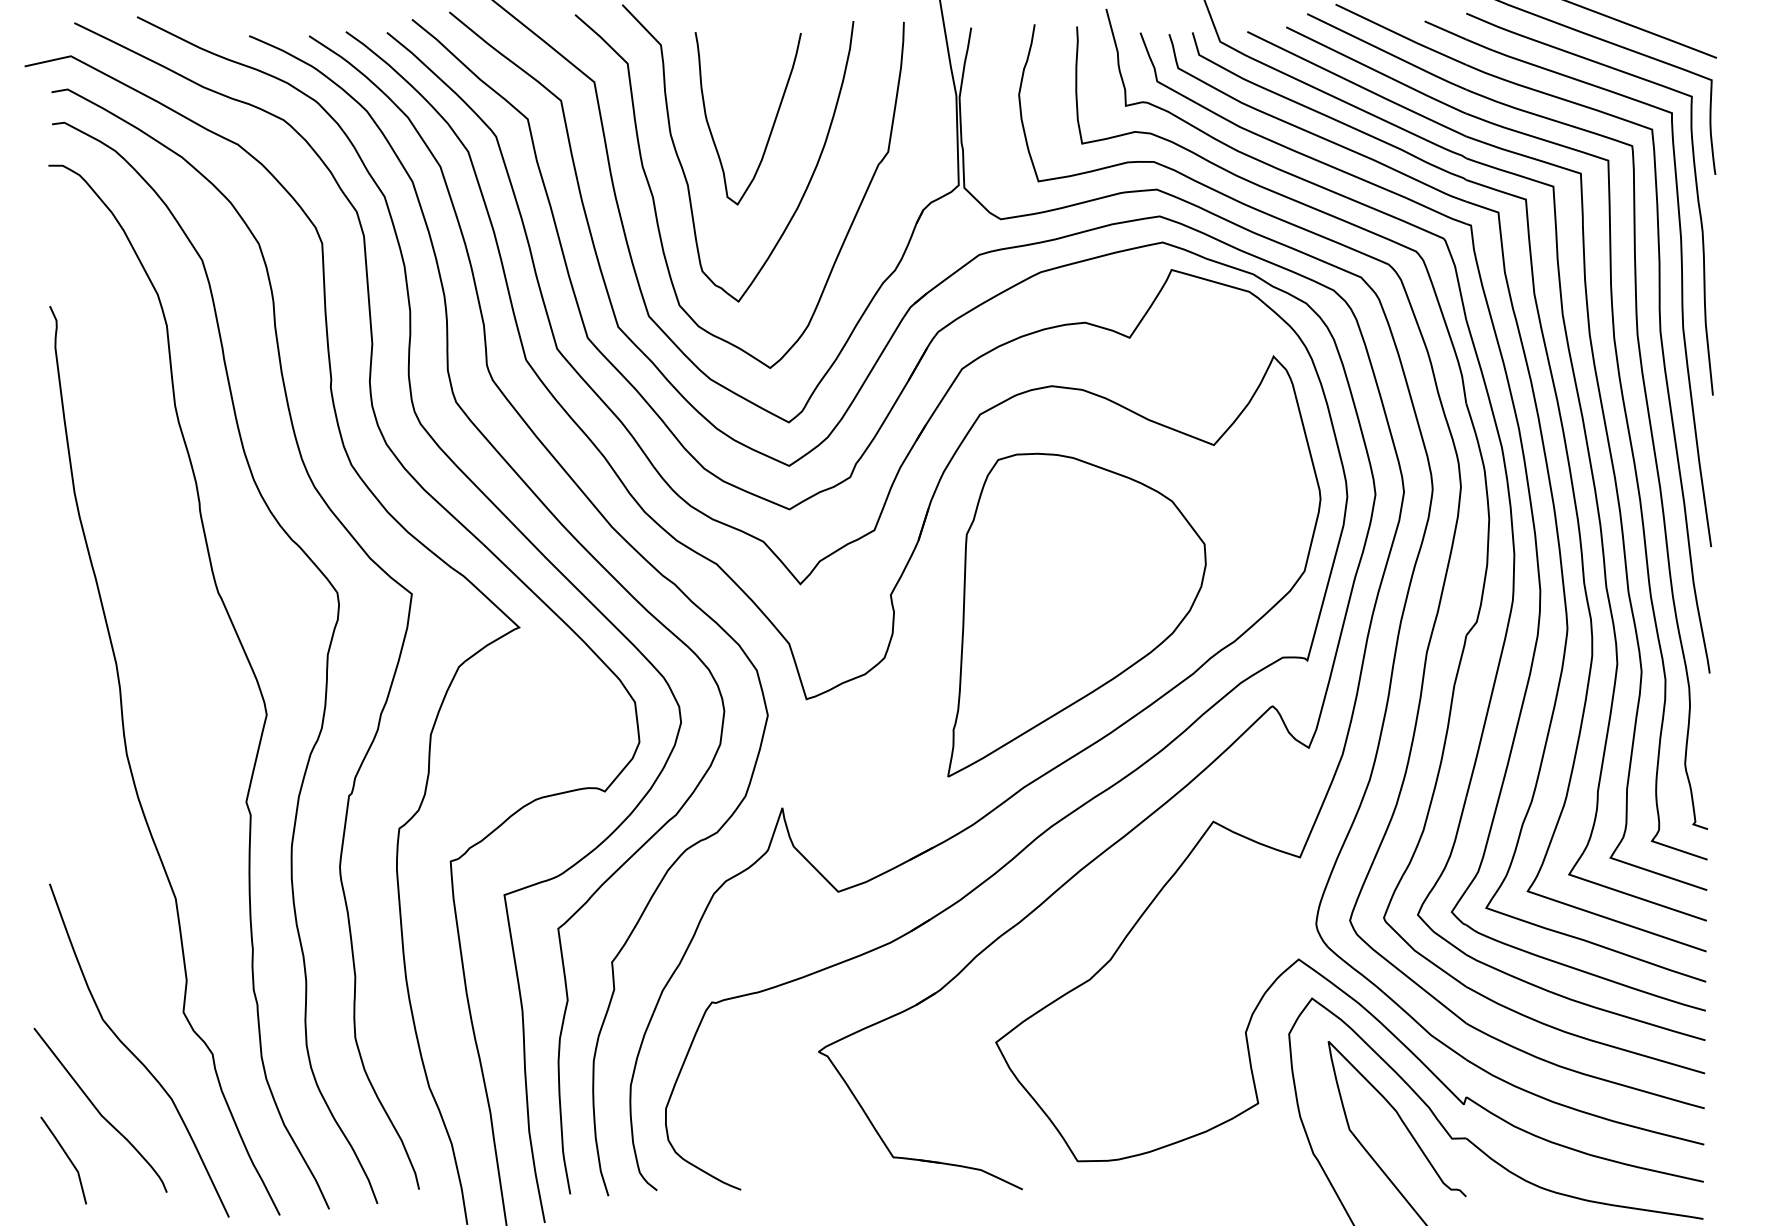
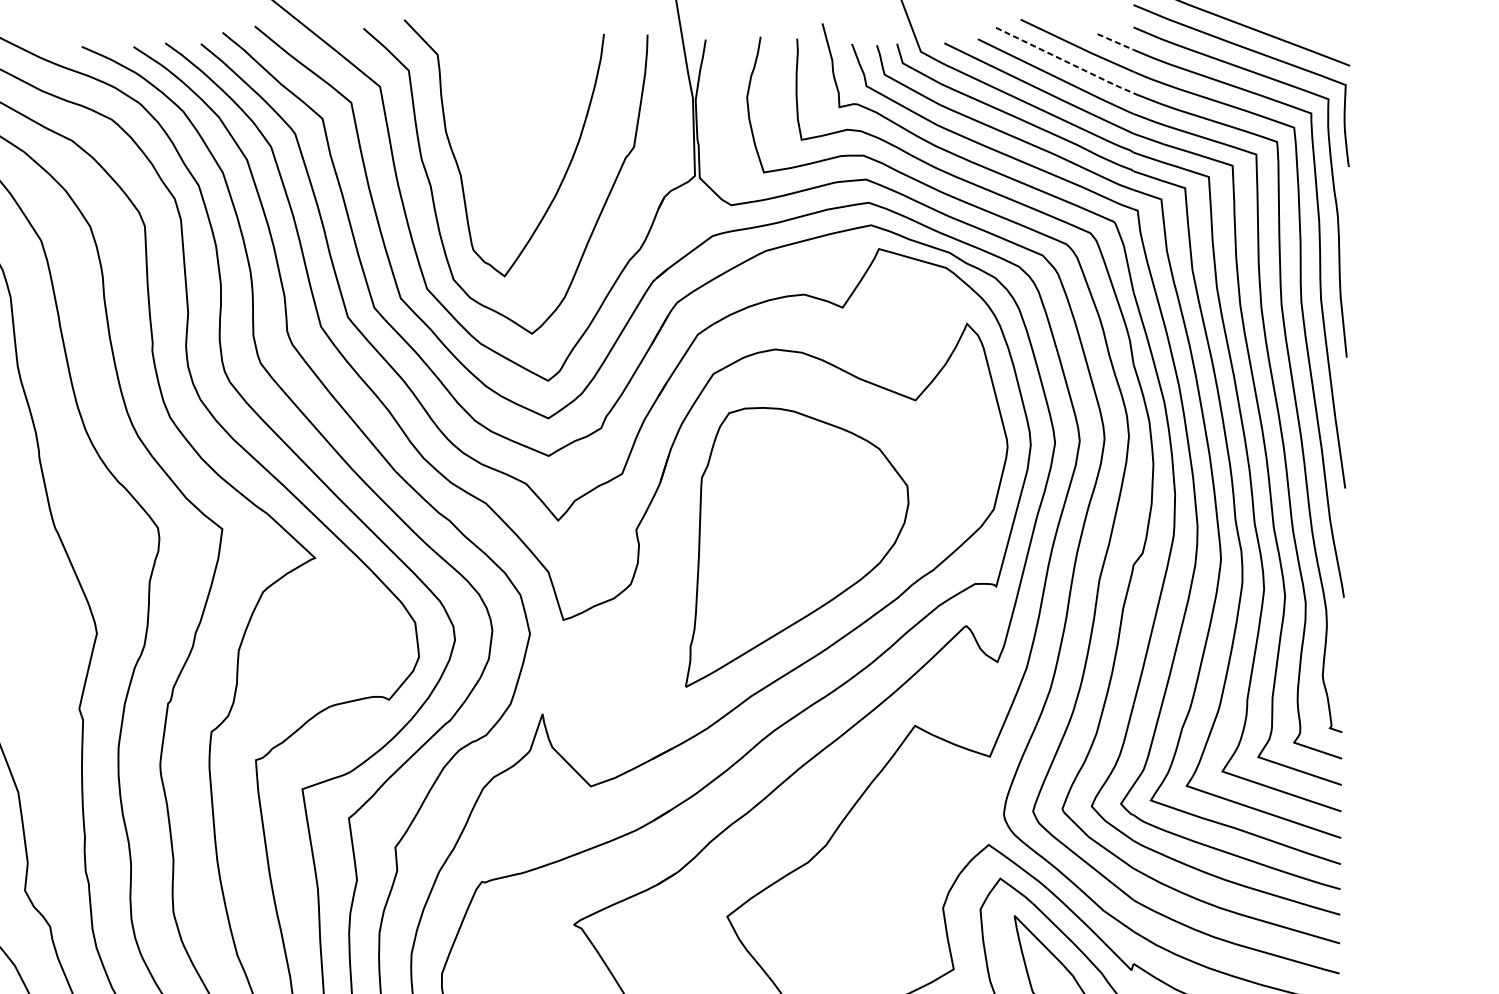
line: (1445, 30) -> (1115, 42), solid -> dashed
line: (1387, 52) -> (1065, 61), solid -> dashed
curve: (771, 127) -> (533, 125), removed

